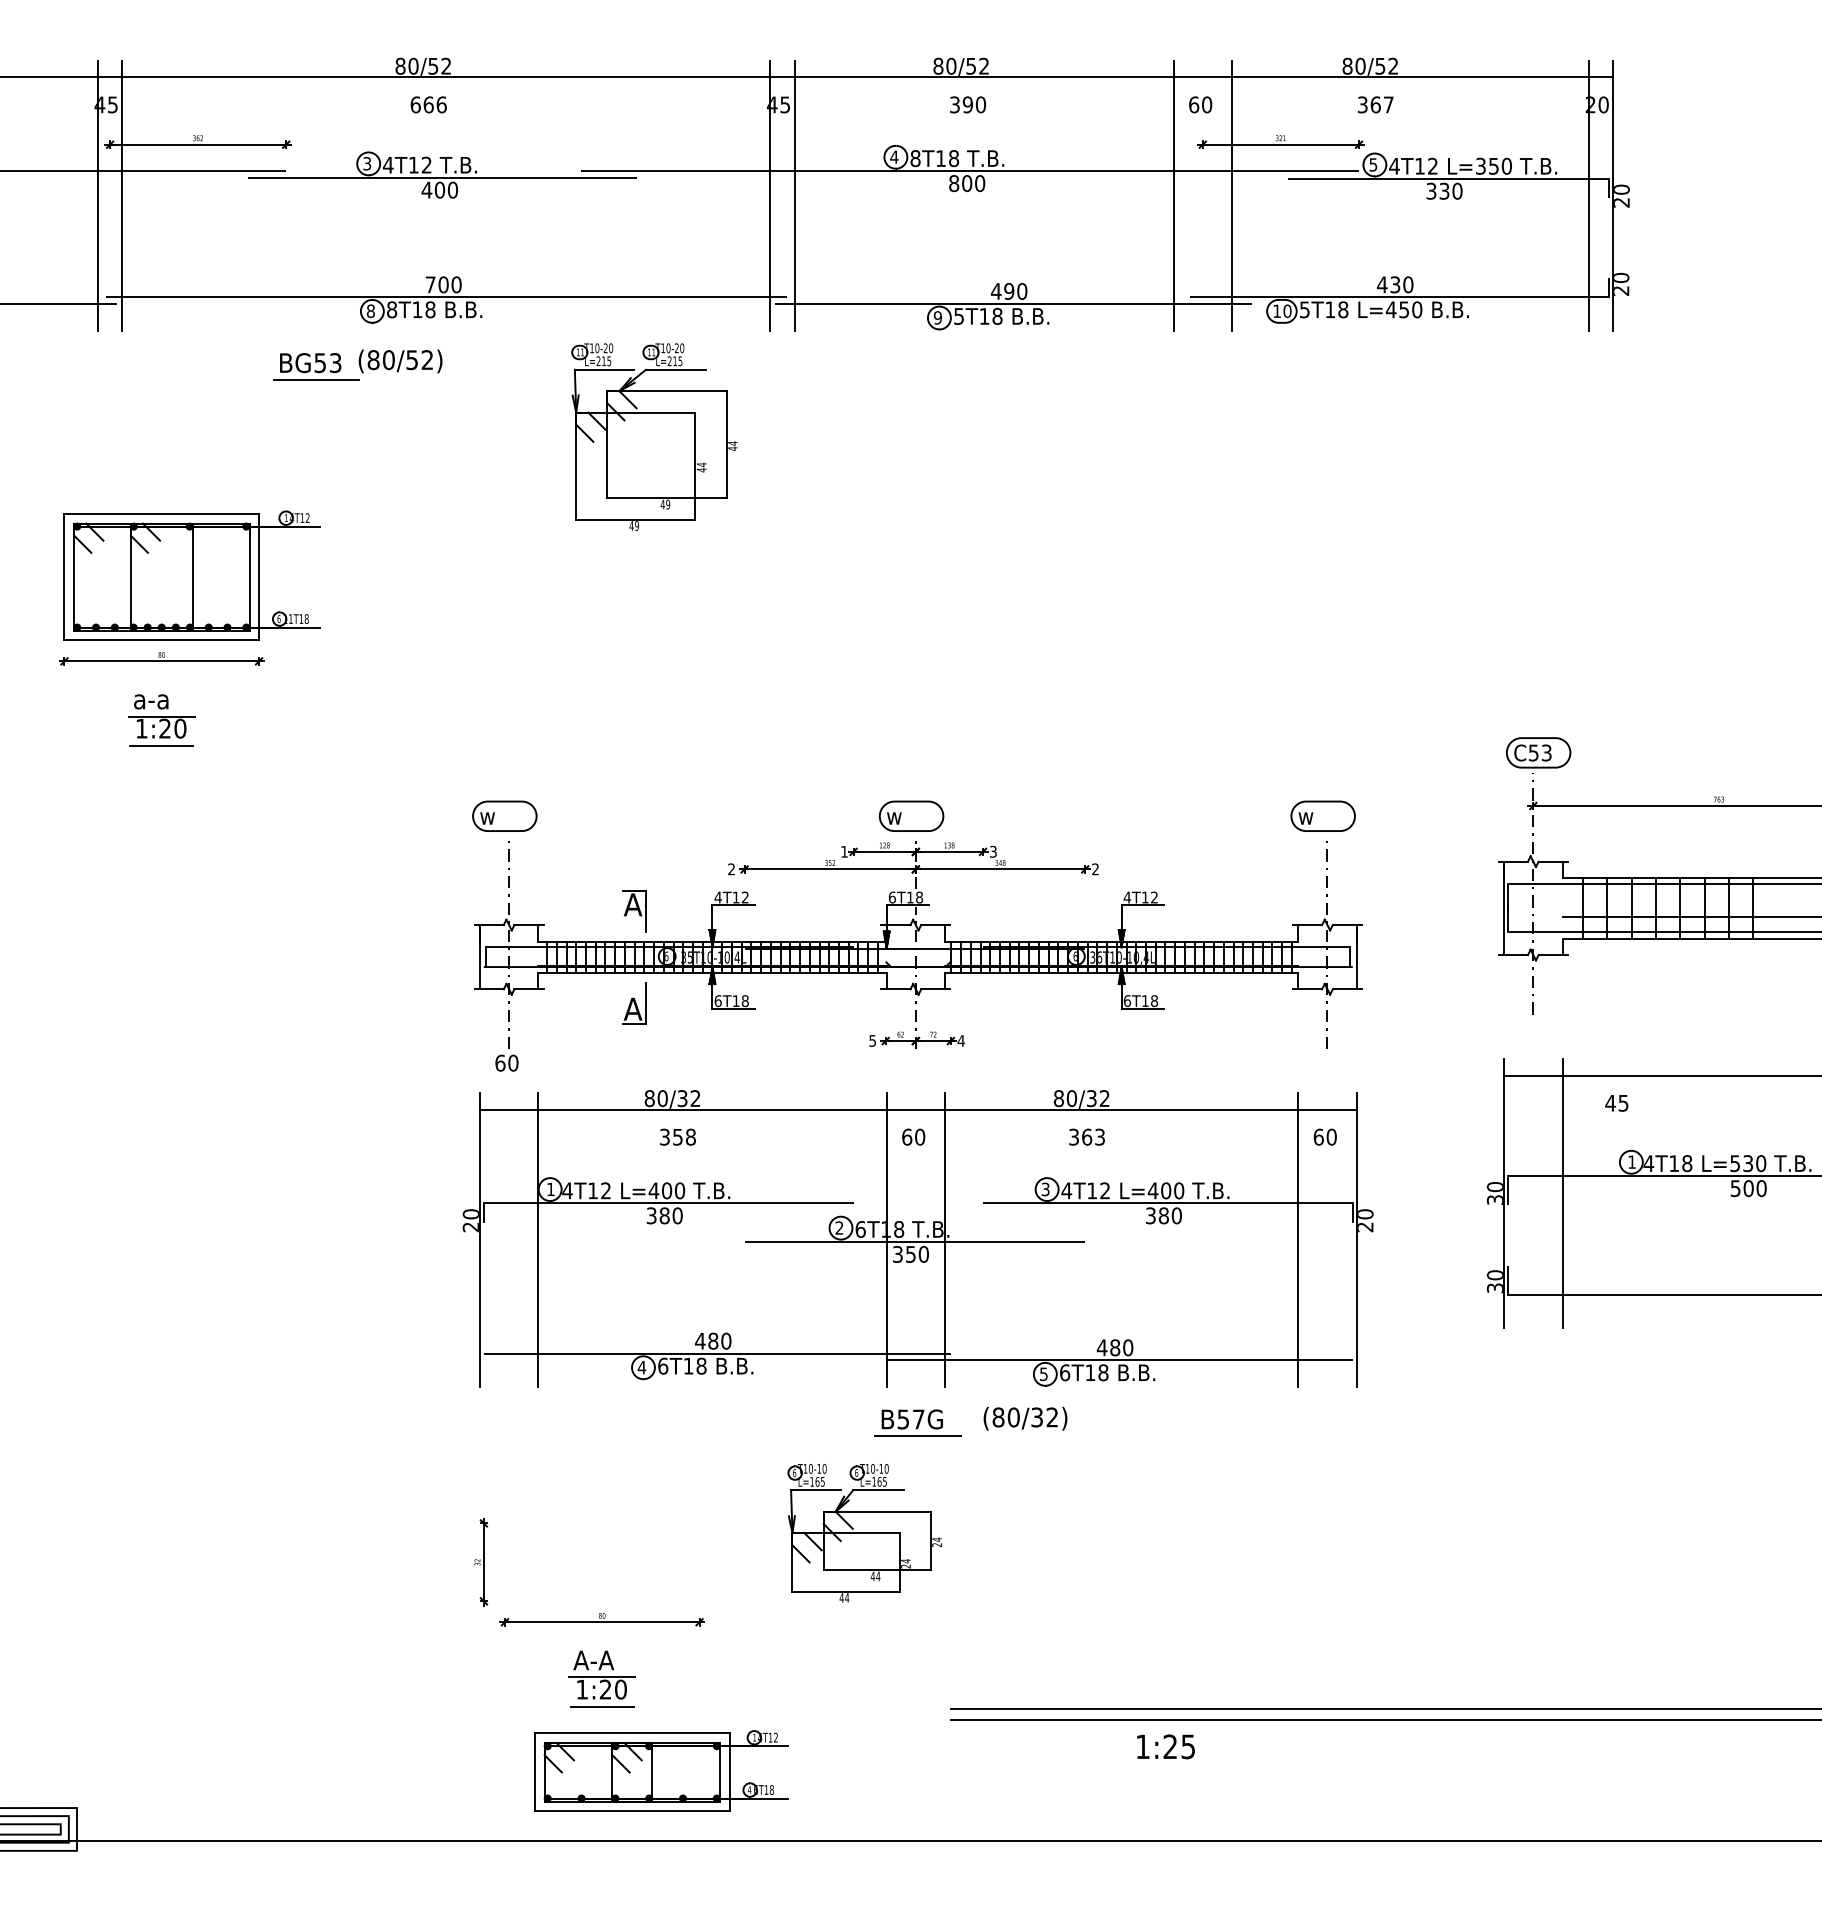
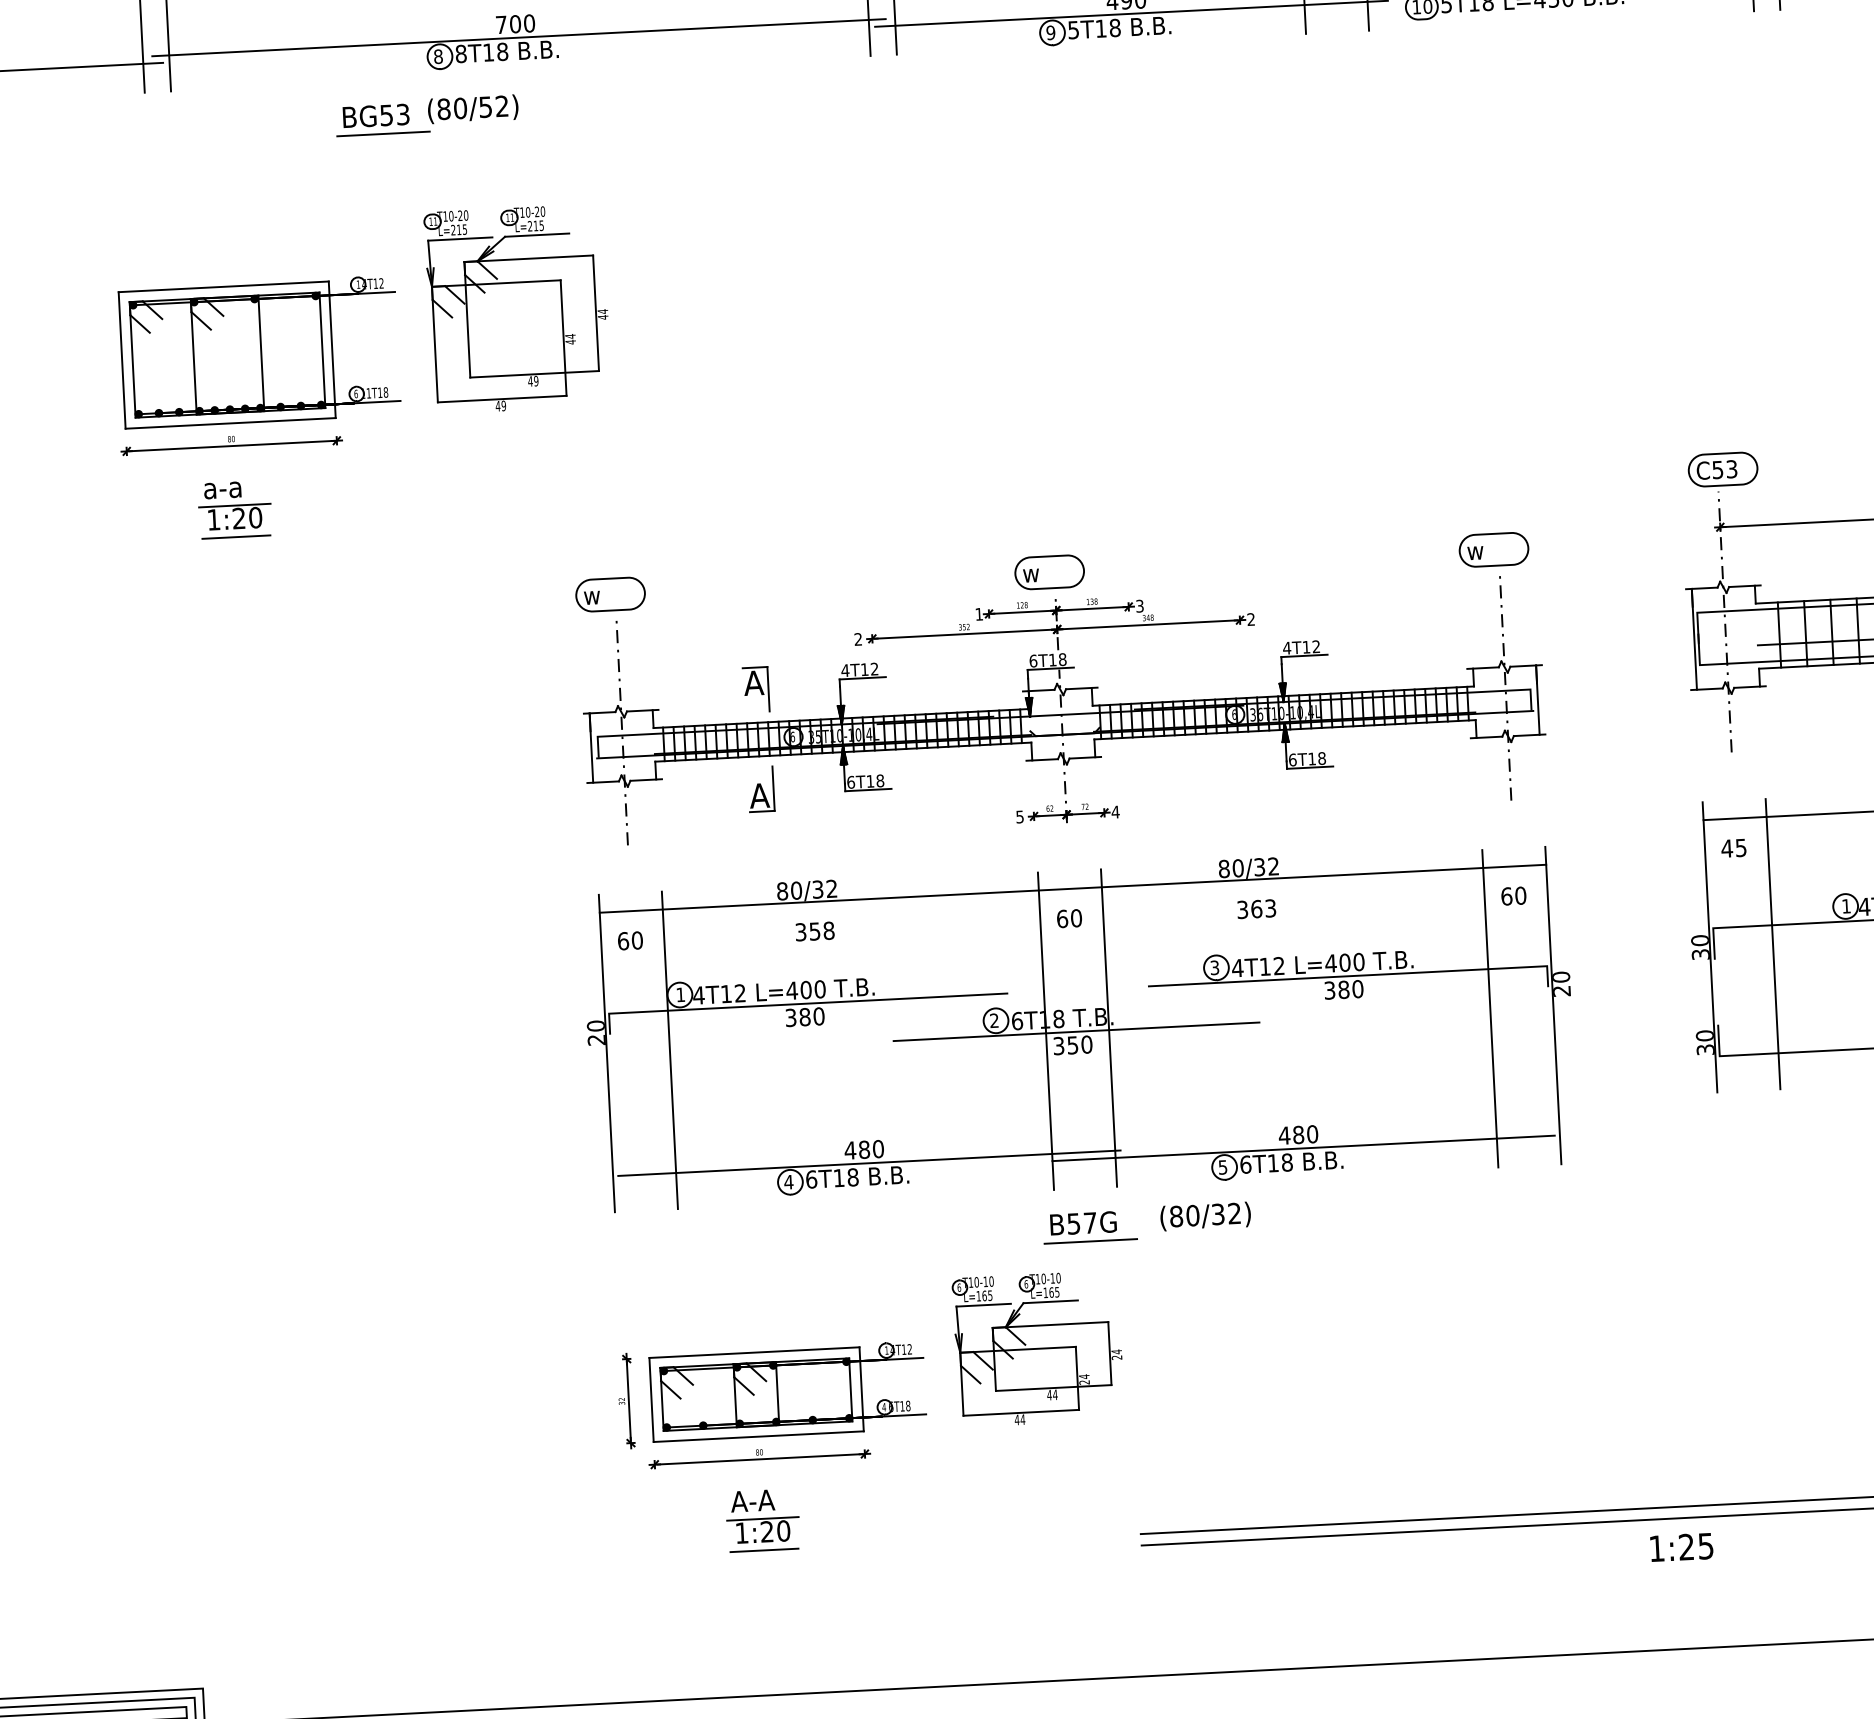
part: (654, 436) -> (517, 308), moved
text: (506, 1062) -> (629, 940), moved
text: (1616, 1103) -> (1733, 848), moved
text: (1165, 1746) -> (1681, 1547), moved
part: (661, 1770) -> (788, 1391), moved

